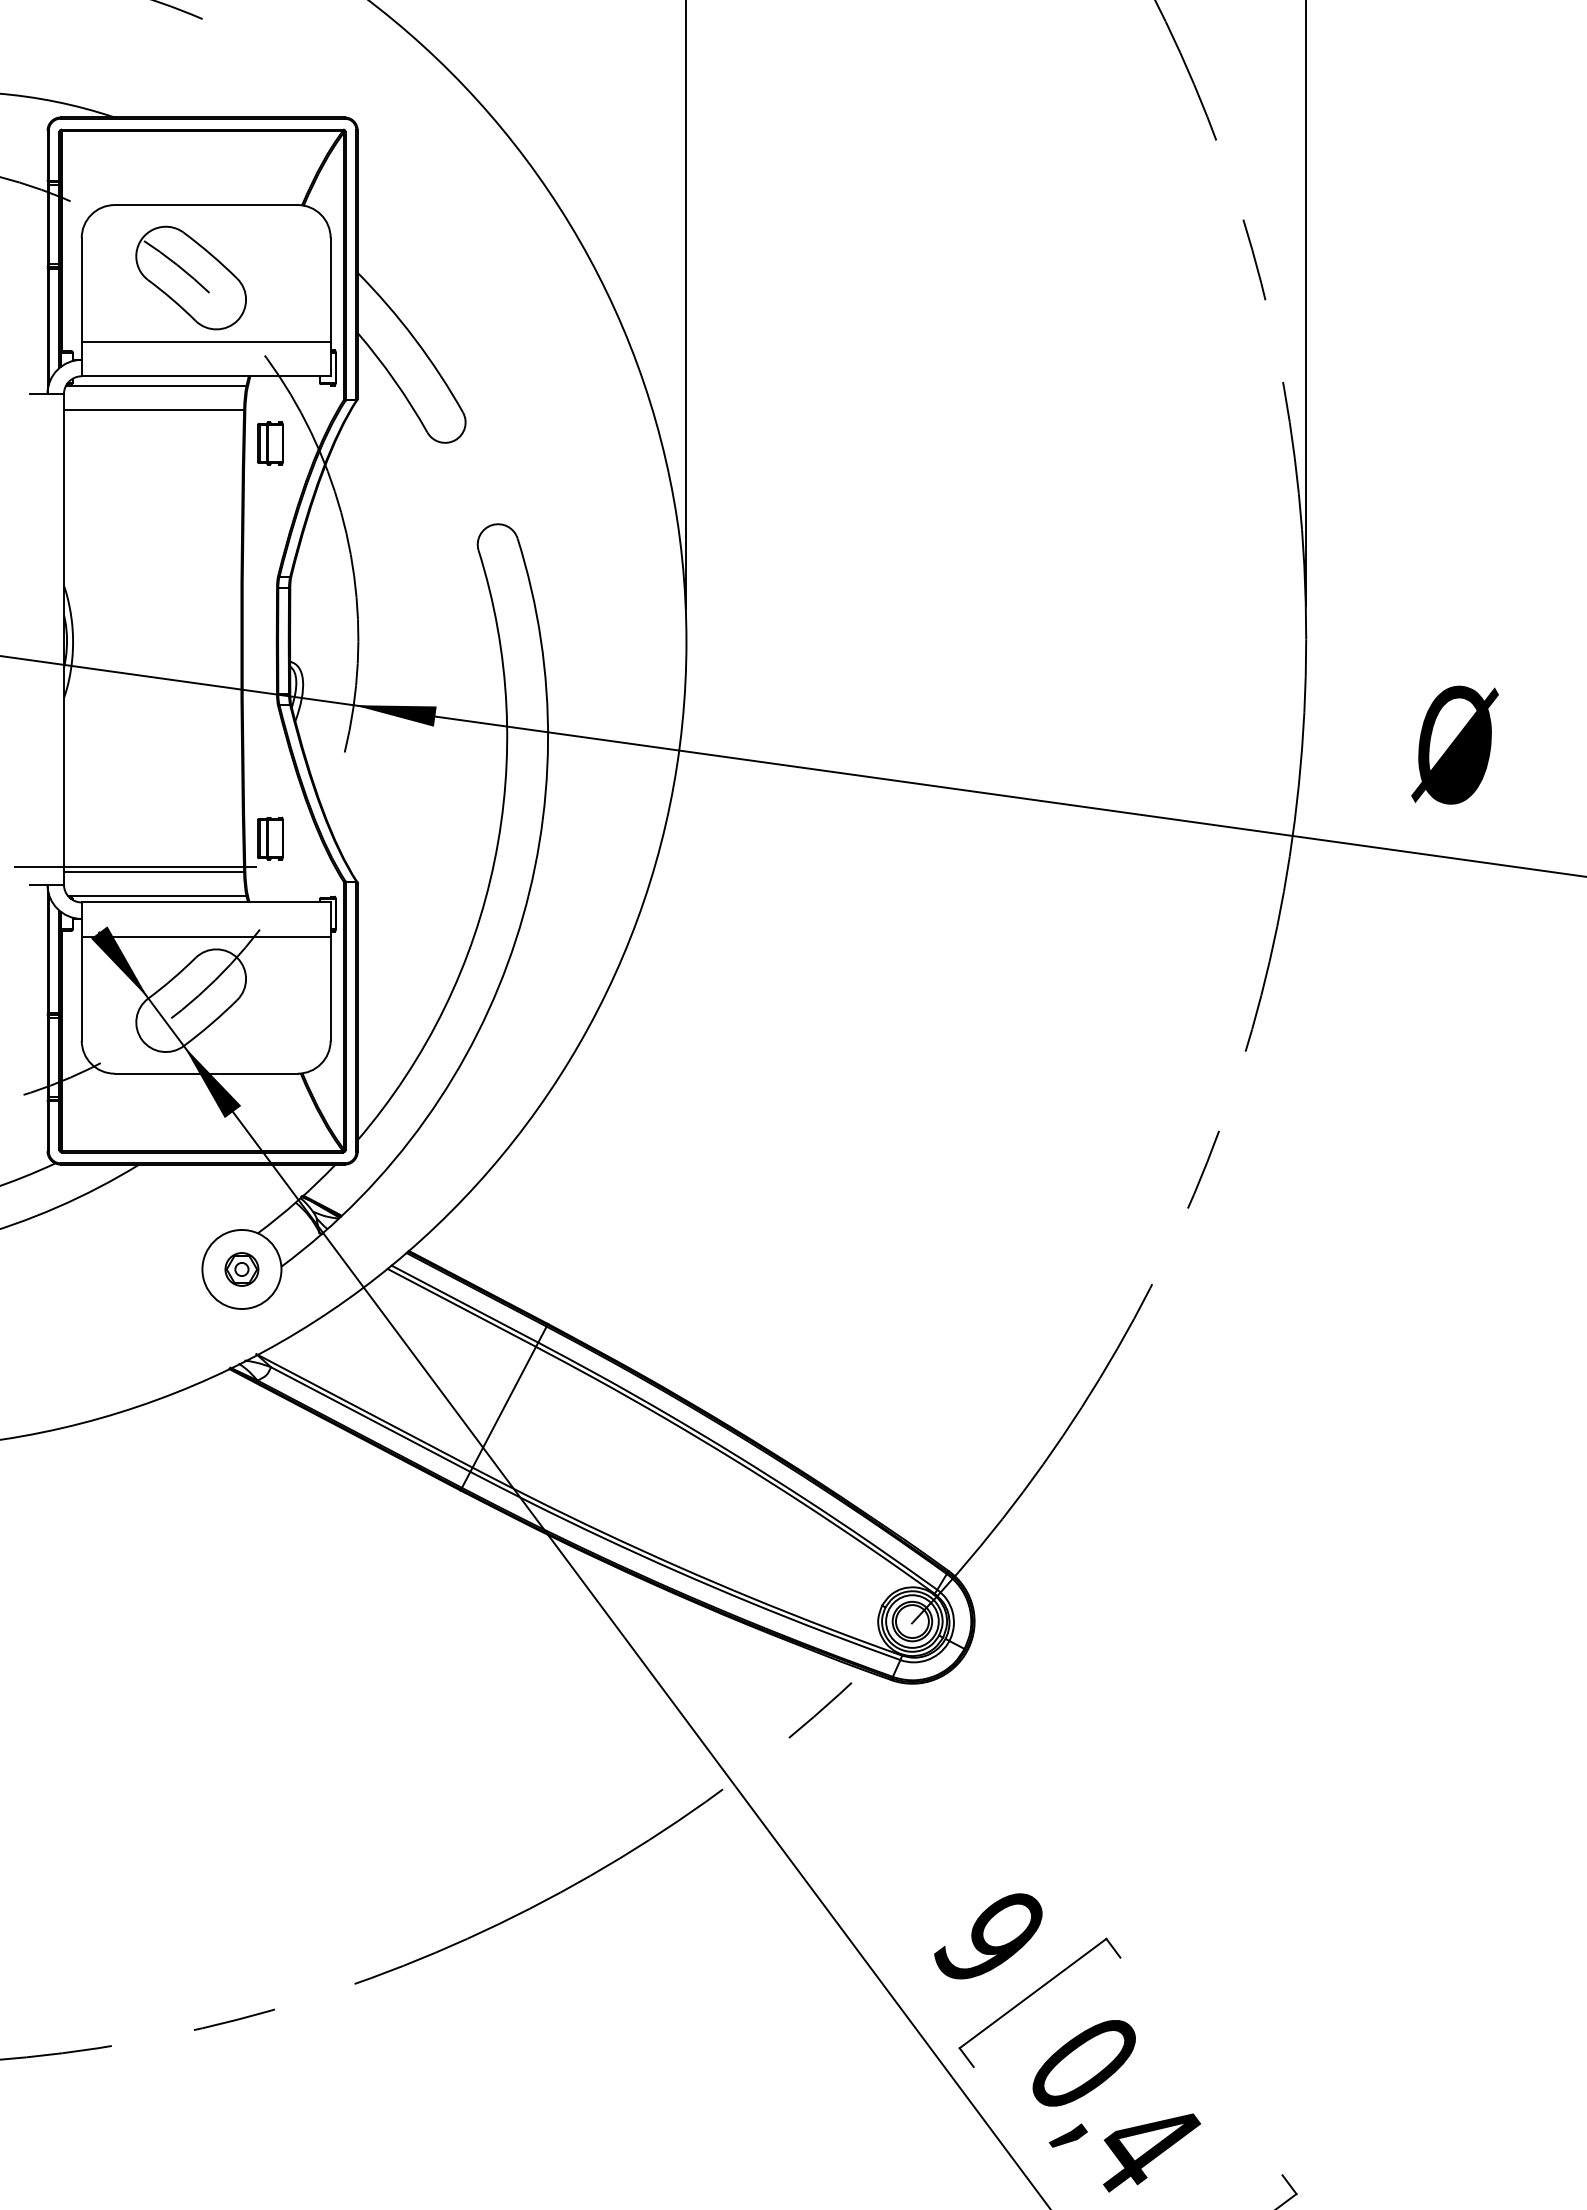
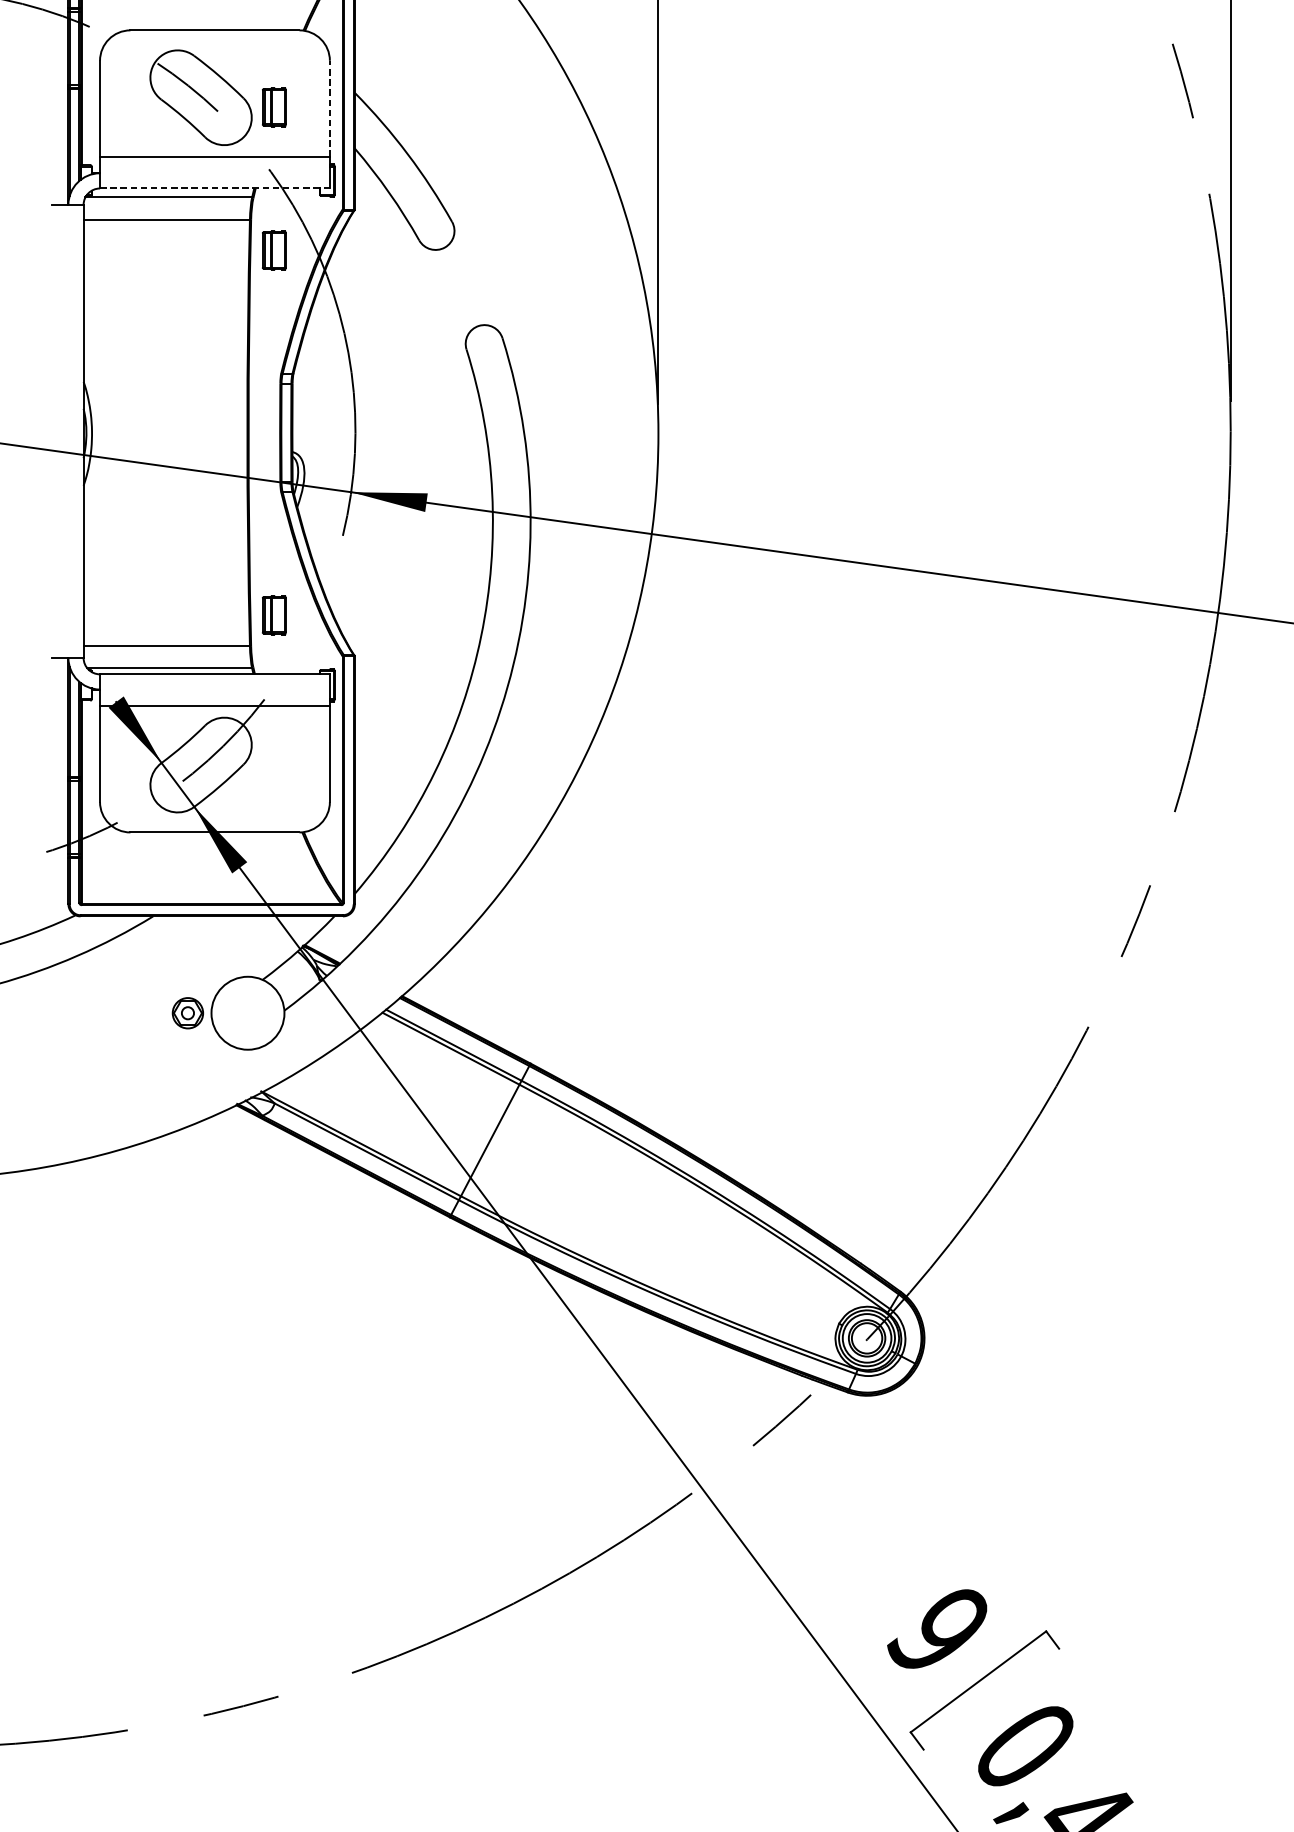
part: (270, 288) -> (274, 107), added
line: (330, 289) -> (329, 108), solid -> dashed
line: (206, 376) -> (215, 188), solid -> dashed
line: (135, 867) -> (149, 642), removed
part: (241, 1269) -> (187, 1013), moved

